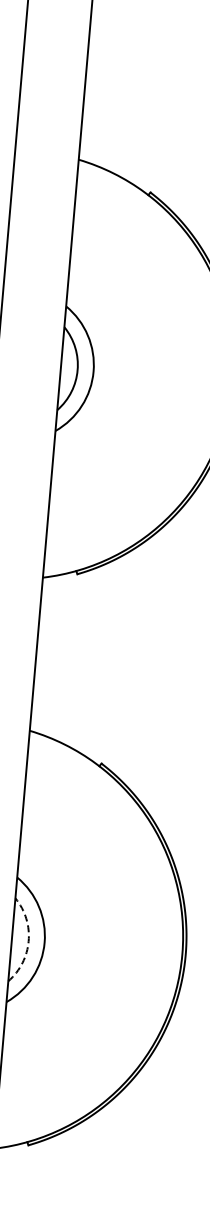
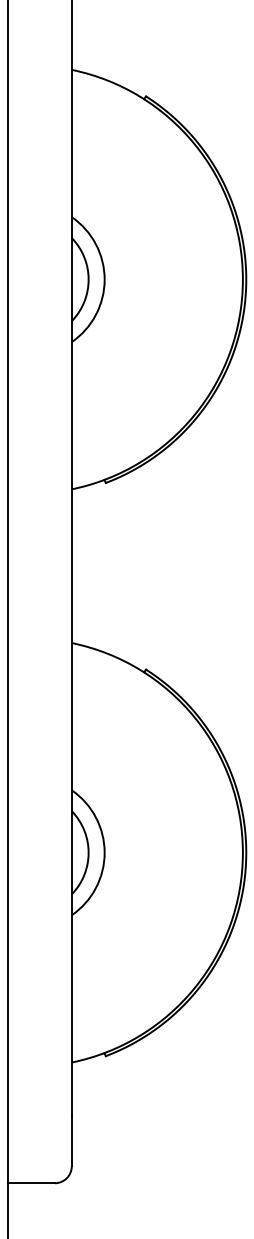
arc: (28, 940) -> (88, 852), dashed -> solid

